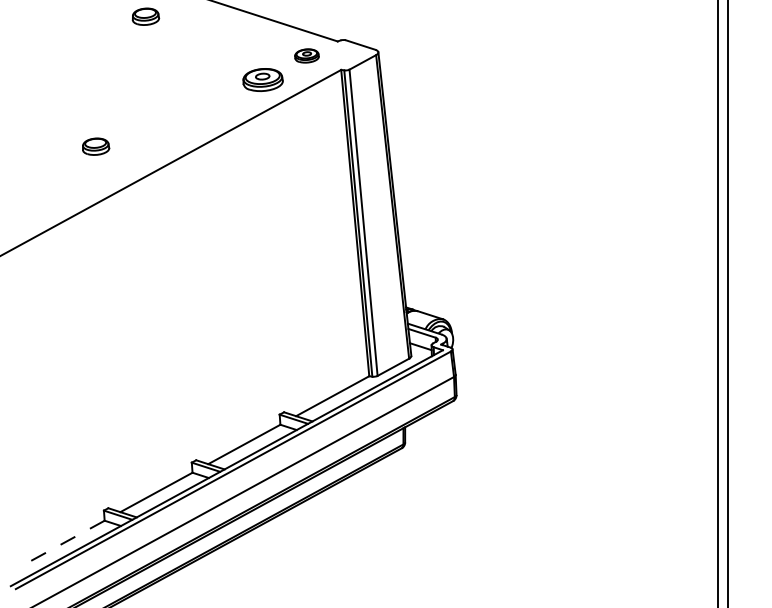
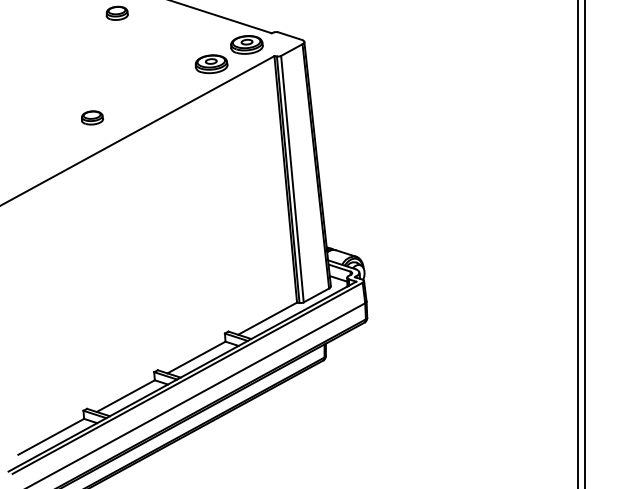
part: (306, 55) -> (246, 44), size x1.67
part: (96, 146) -> (92, 117), moved
line: (63, 543) -> (50, 437), dashed -> solid

